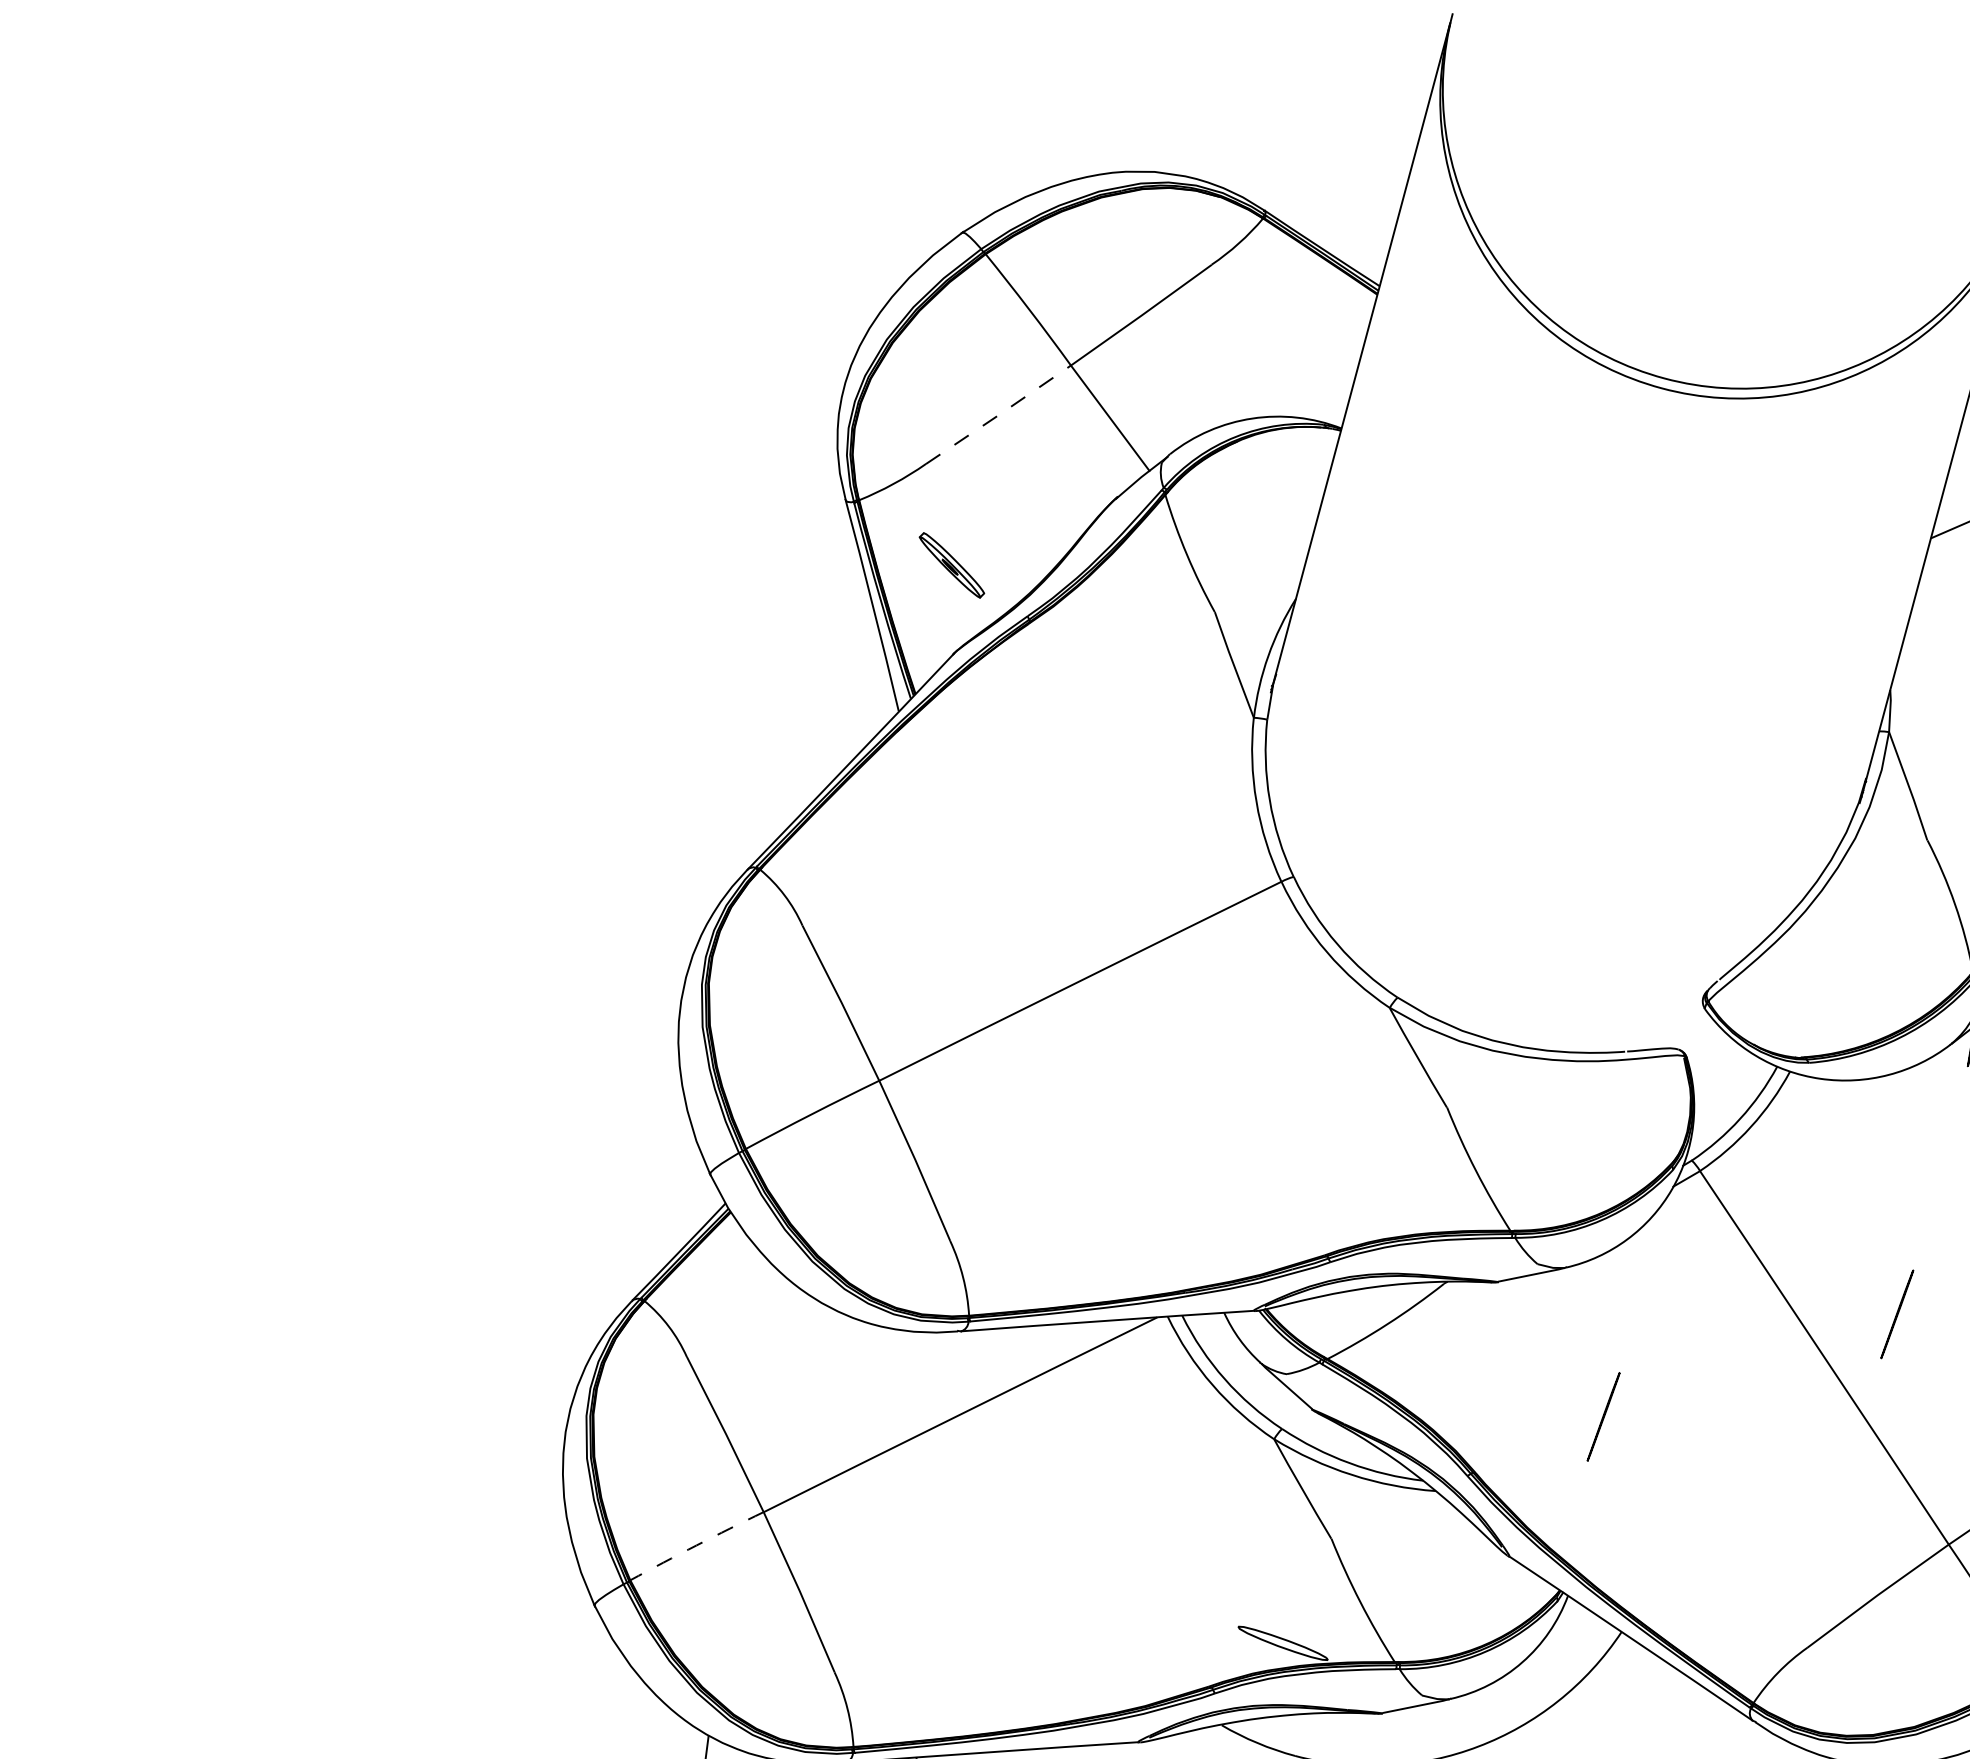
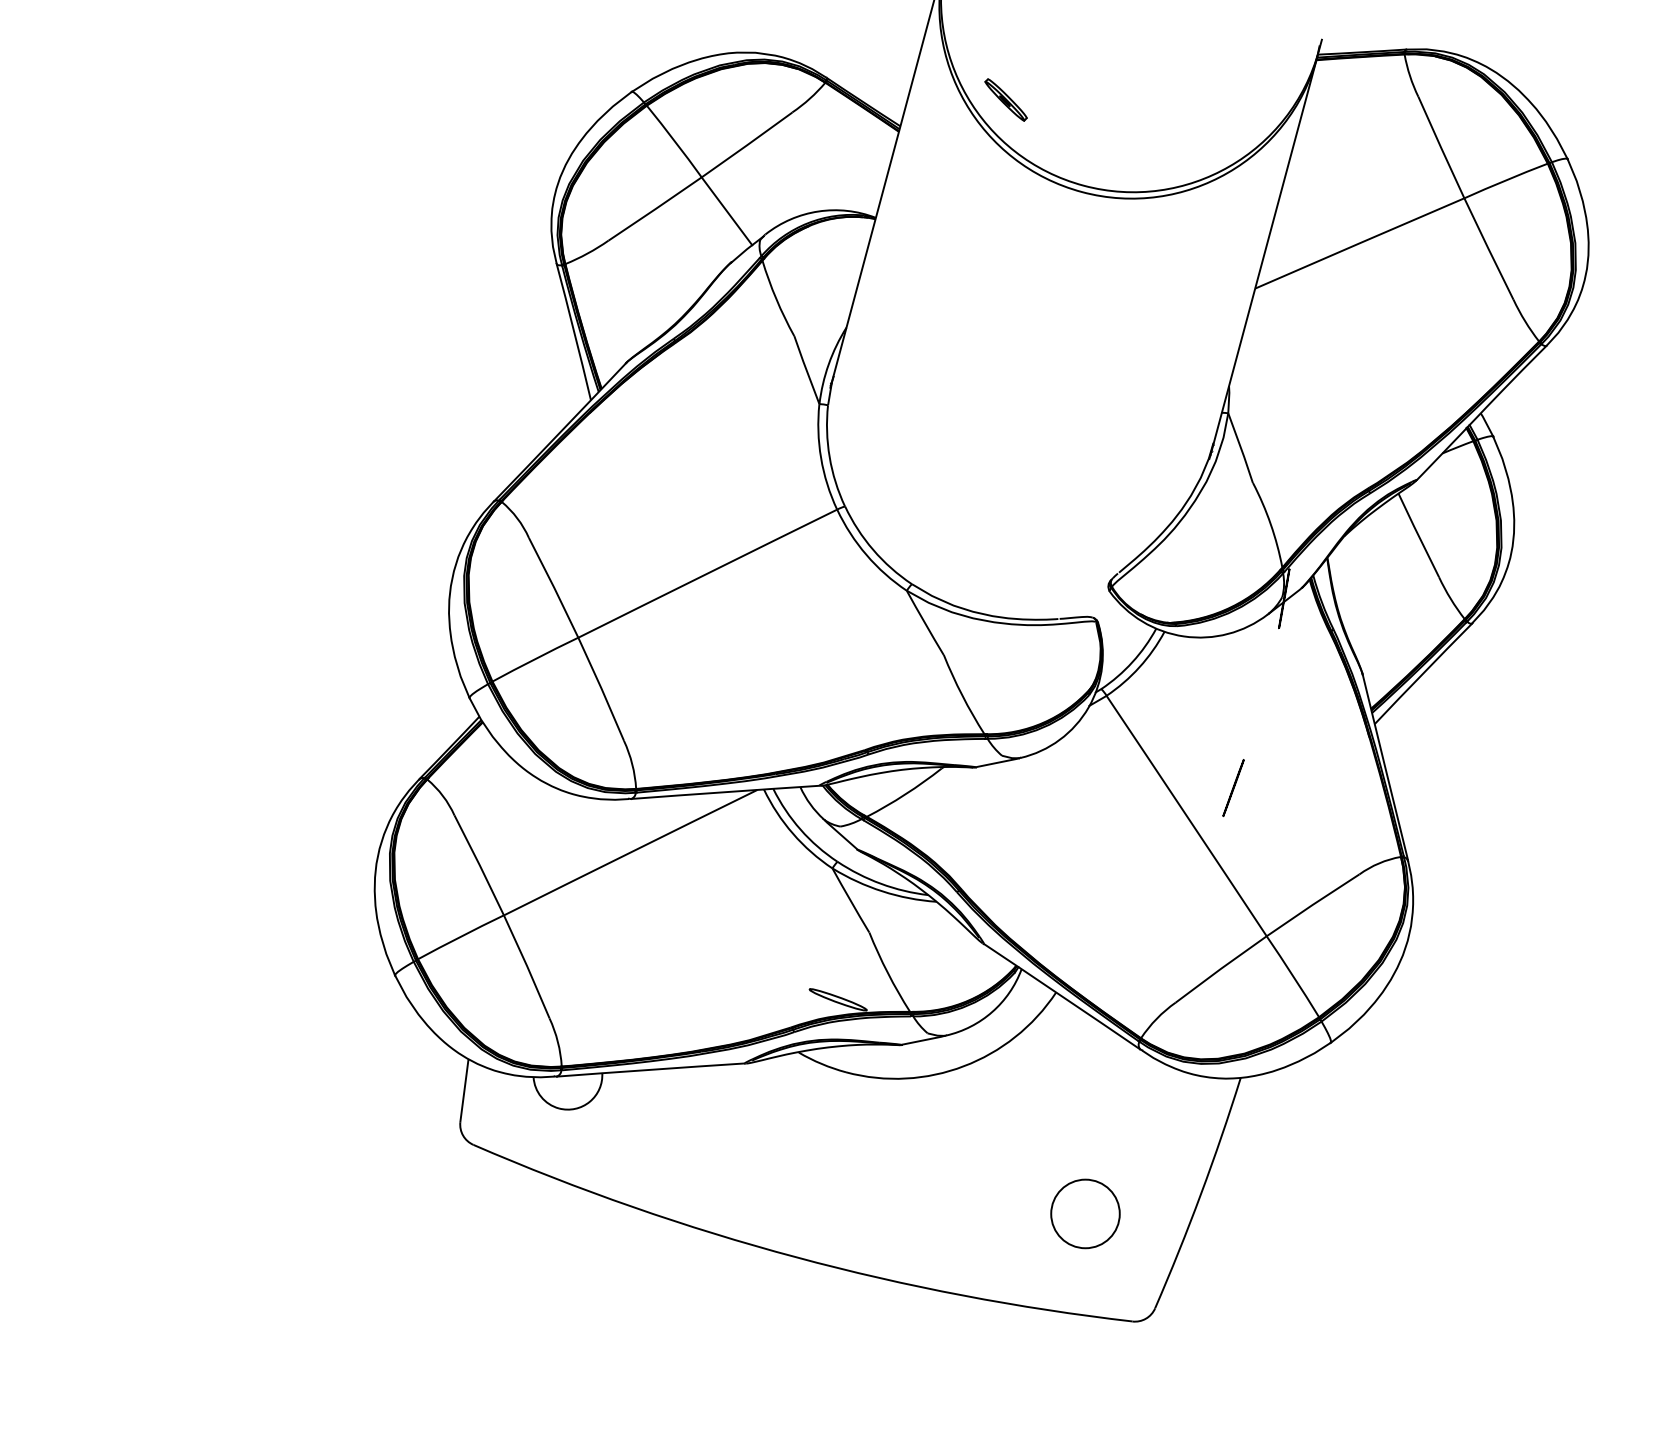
line: (999, 415) -> (655, 209), dashed -> solid
part: (951, 564) -> (1005, 99), moved
line: (1603, 1417) -> (1044, 854), removed
arc: (696, 1544) -> (460, 936), dashed -> solid

